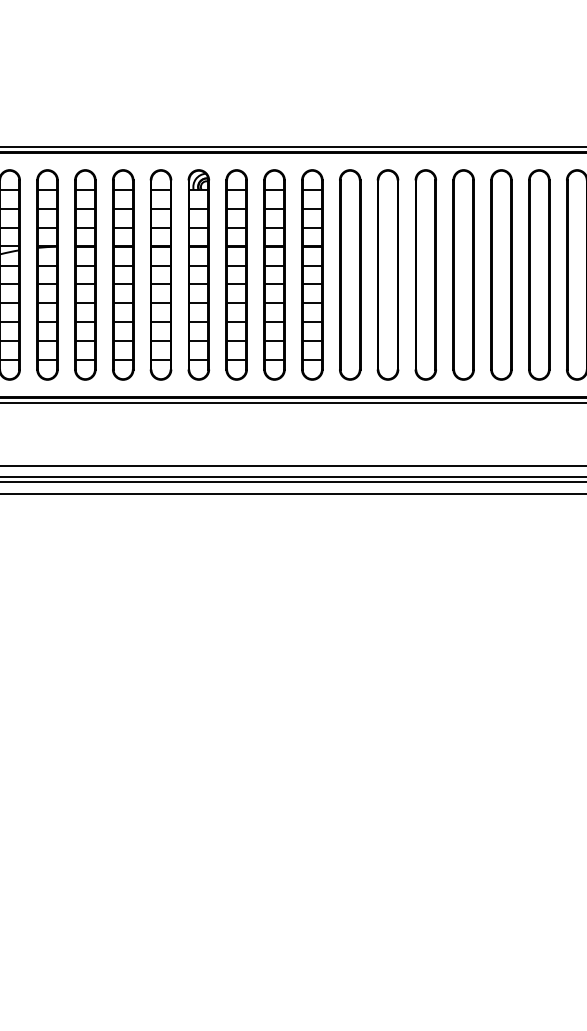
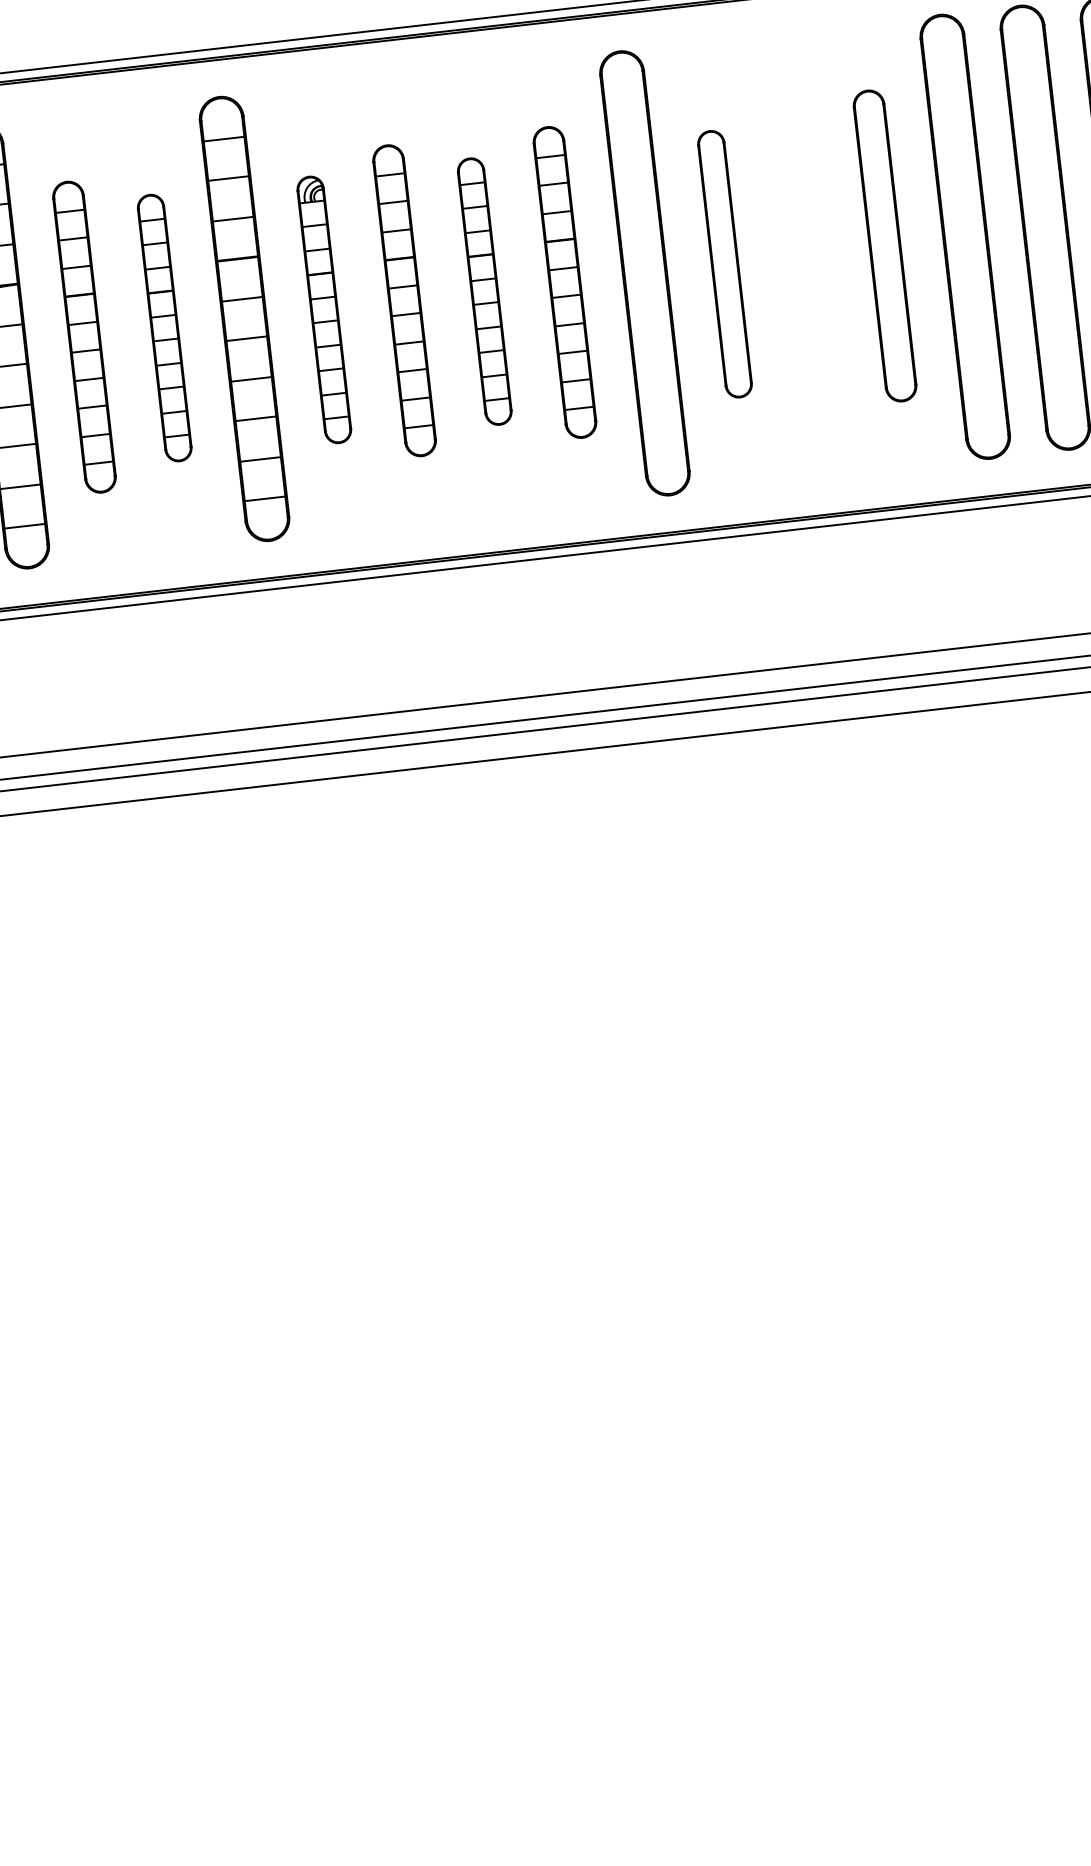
part: (85, 274) -> (84, 336), size x0.7
part: (123, 274) -> (165, 327), size x0.6
part: (198, 274) -> (323, 308), size x0.6
part: (236, 274) -> (404, 299), size x0.7
part: (274, 274) -> (484, 290), size x0.6
part: (312, 274) -> (565, 281), size x0.7
part: (387, 274) -> (723, 263), size x0.6
part: (425, 274) -> (804, 254), removed
part: (463, 274) -> (884, 245), size x0.7

